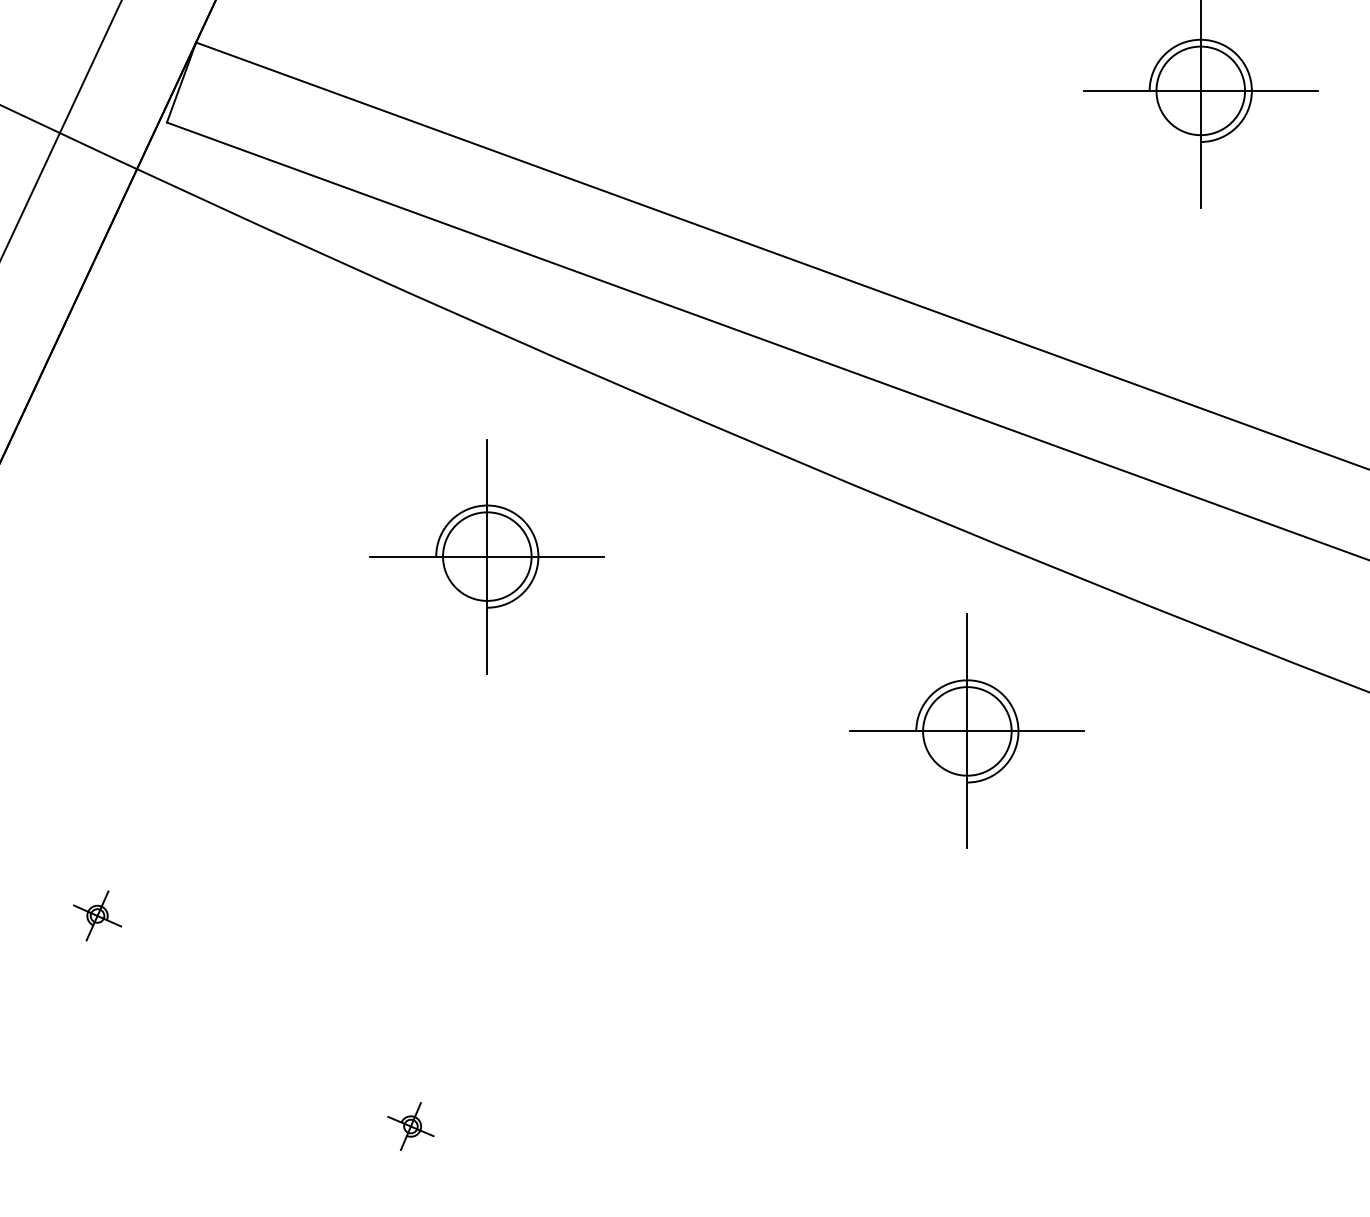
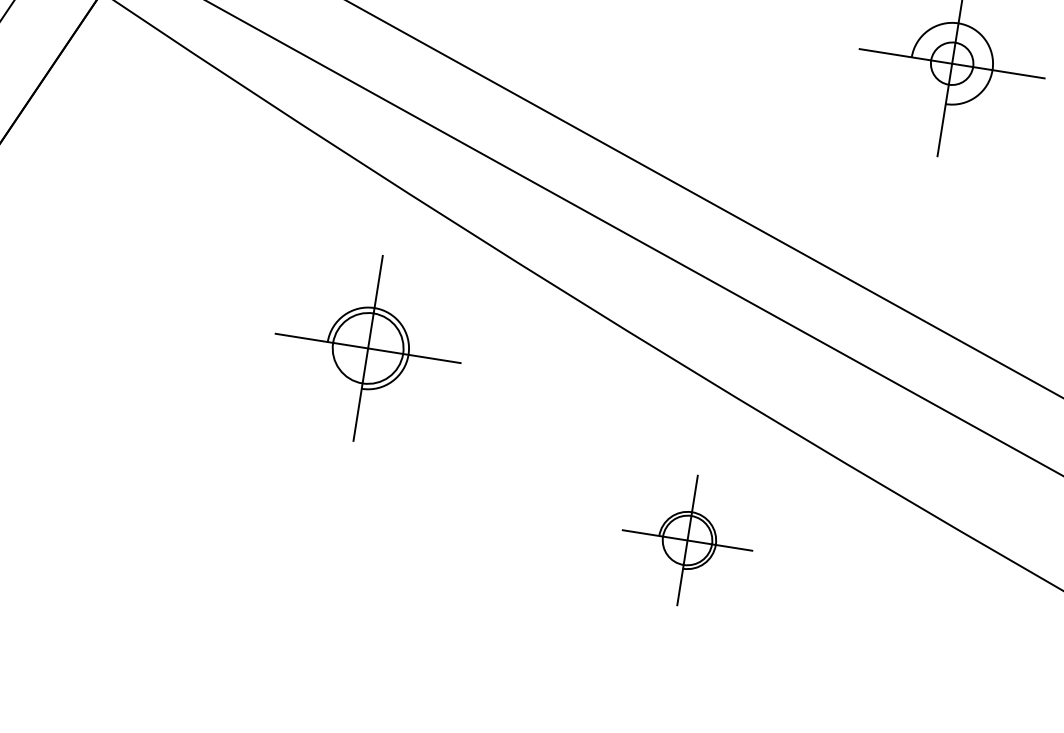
circle: (1200, 90) -> (952, 63), size x0.6
part: (486, 556) -> (367, 348), moved
part: (966, 730) -> (687, 539), size x0.7

